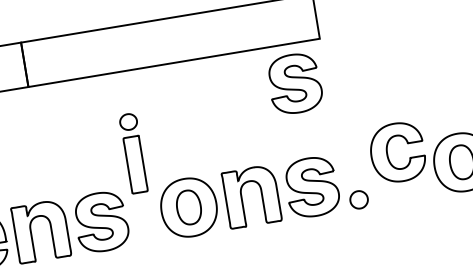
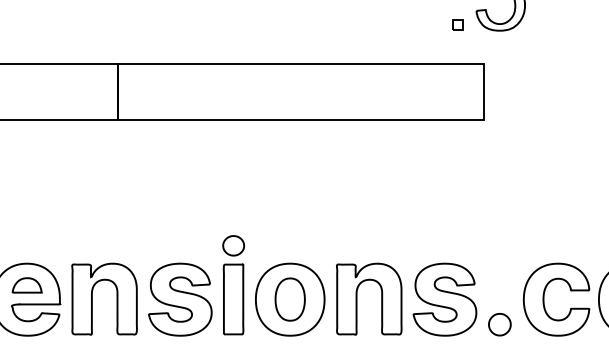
part: (294, 83) -> (444, 169), removed
part: (133, 153) -> (233, 285), moved
part: (388, 154) -> (544, 299), moved

